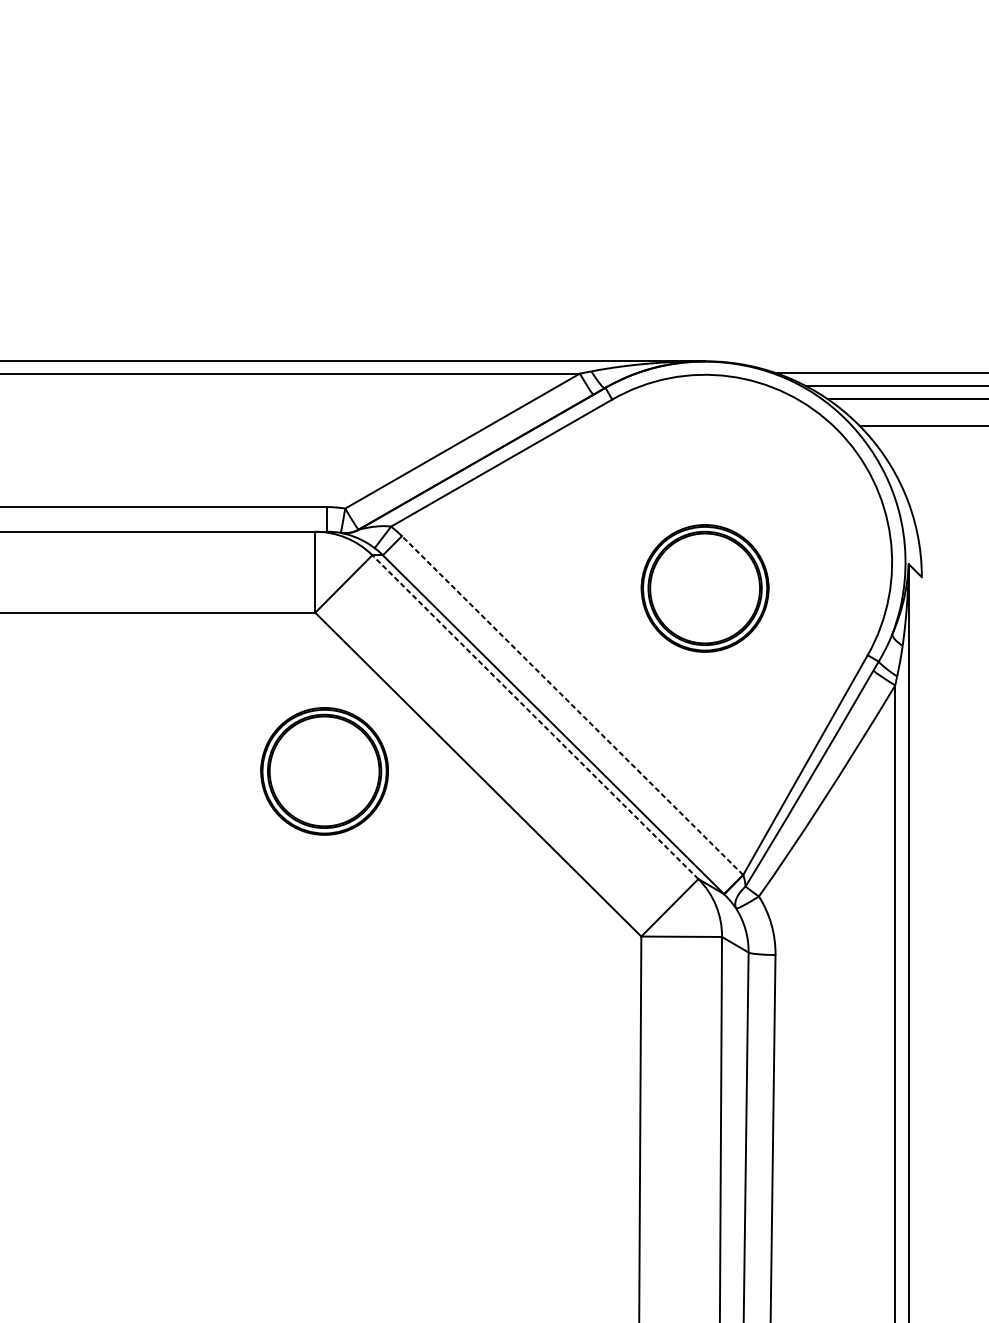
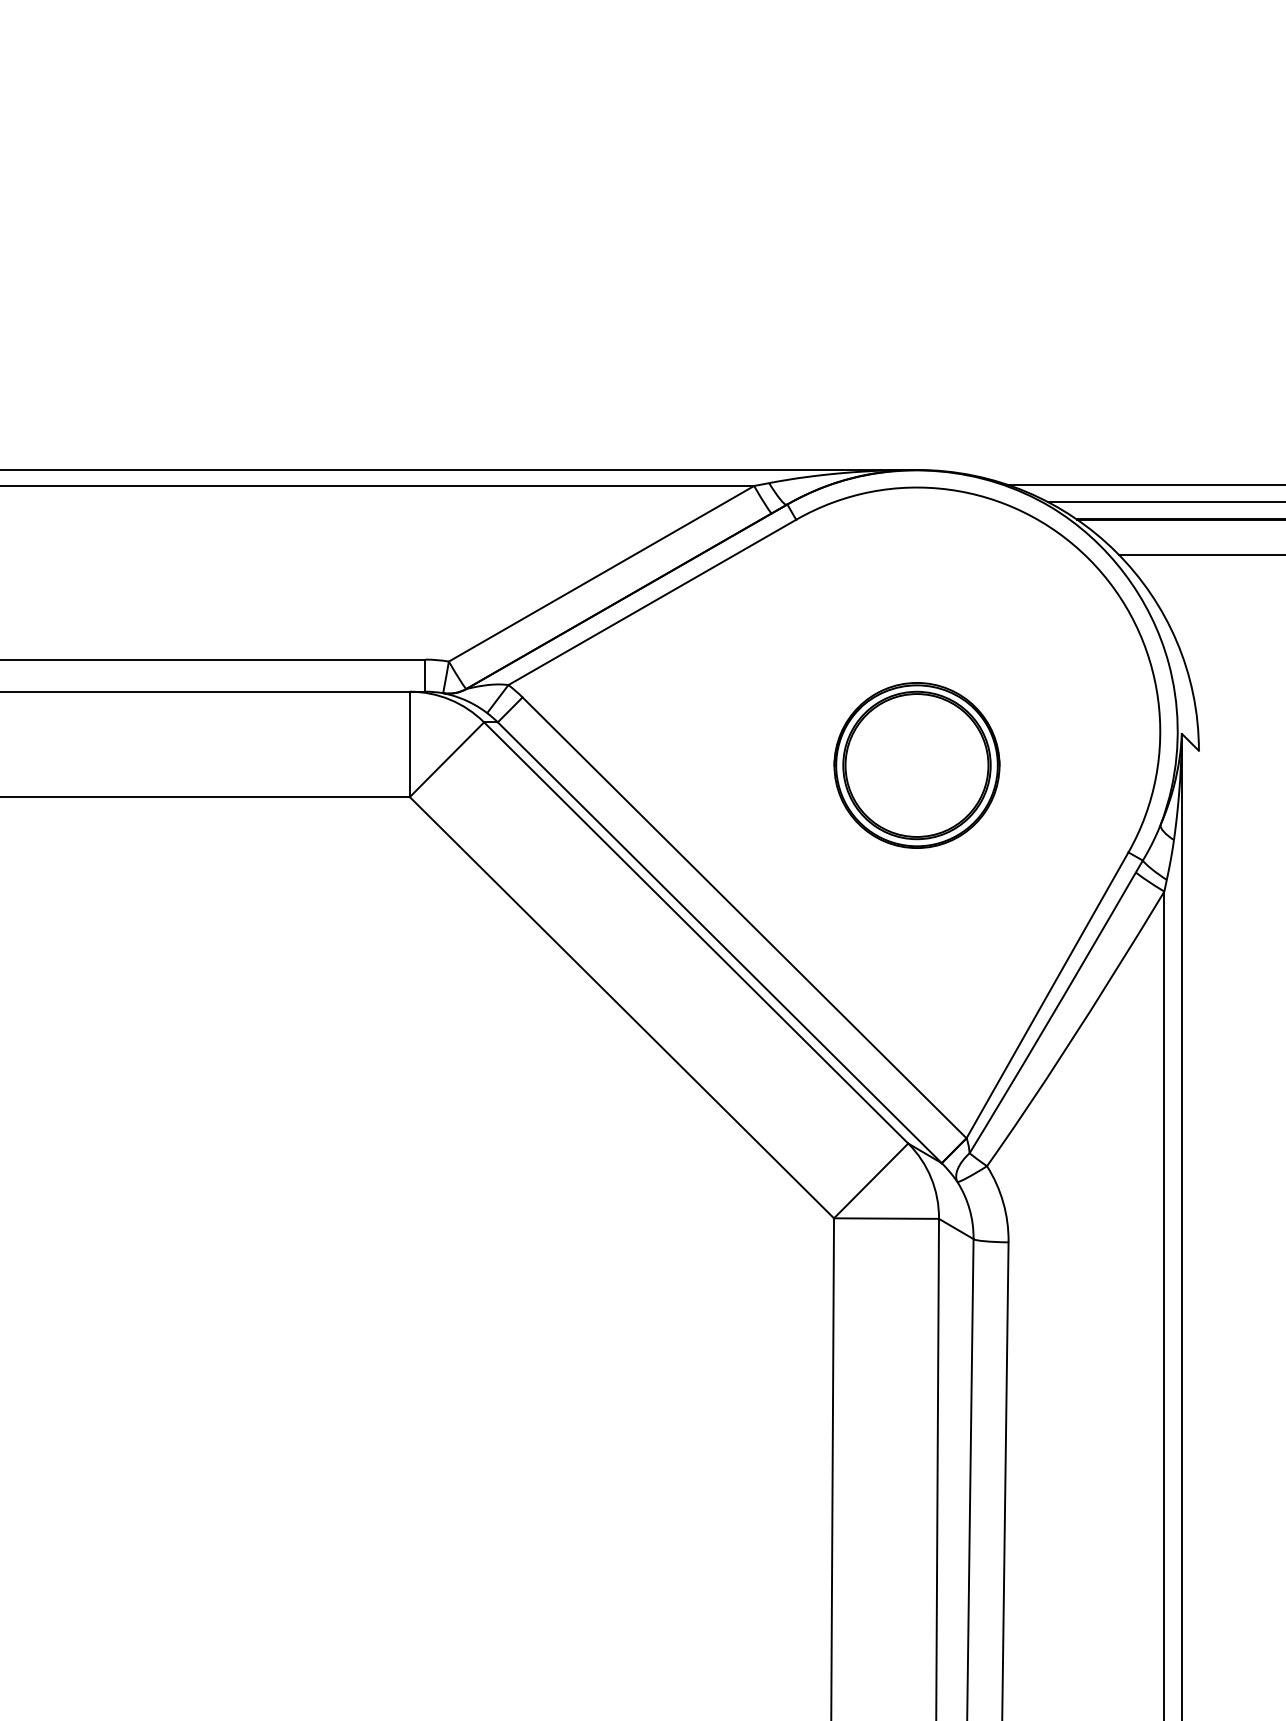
line: (572, 705) -> (744, 917), dashed -> solid
line: (535, 716) -> (696, 932), dashed -> solid
part: (324, 771) -> (421, 1003), removed

